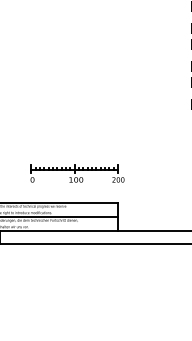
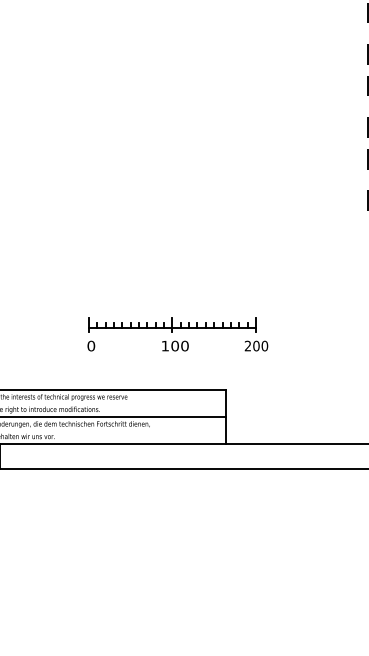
part: (77, 173) -> (177, 333), moved

